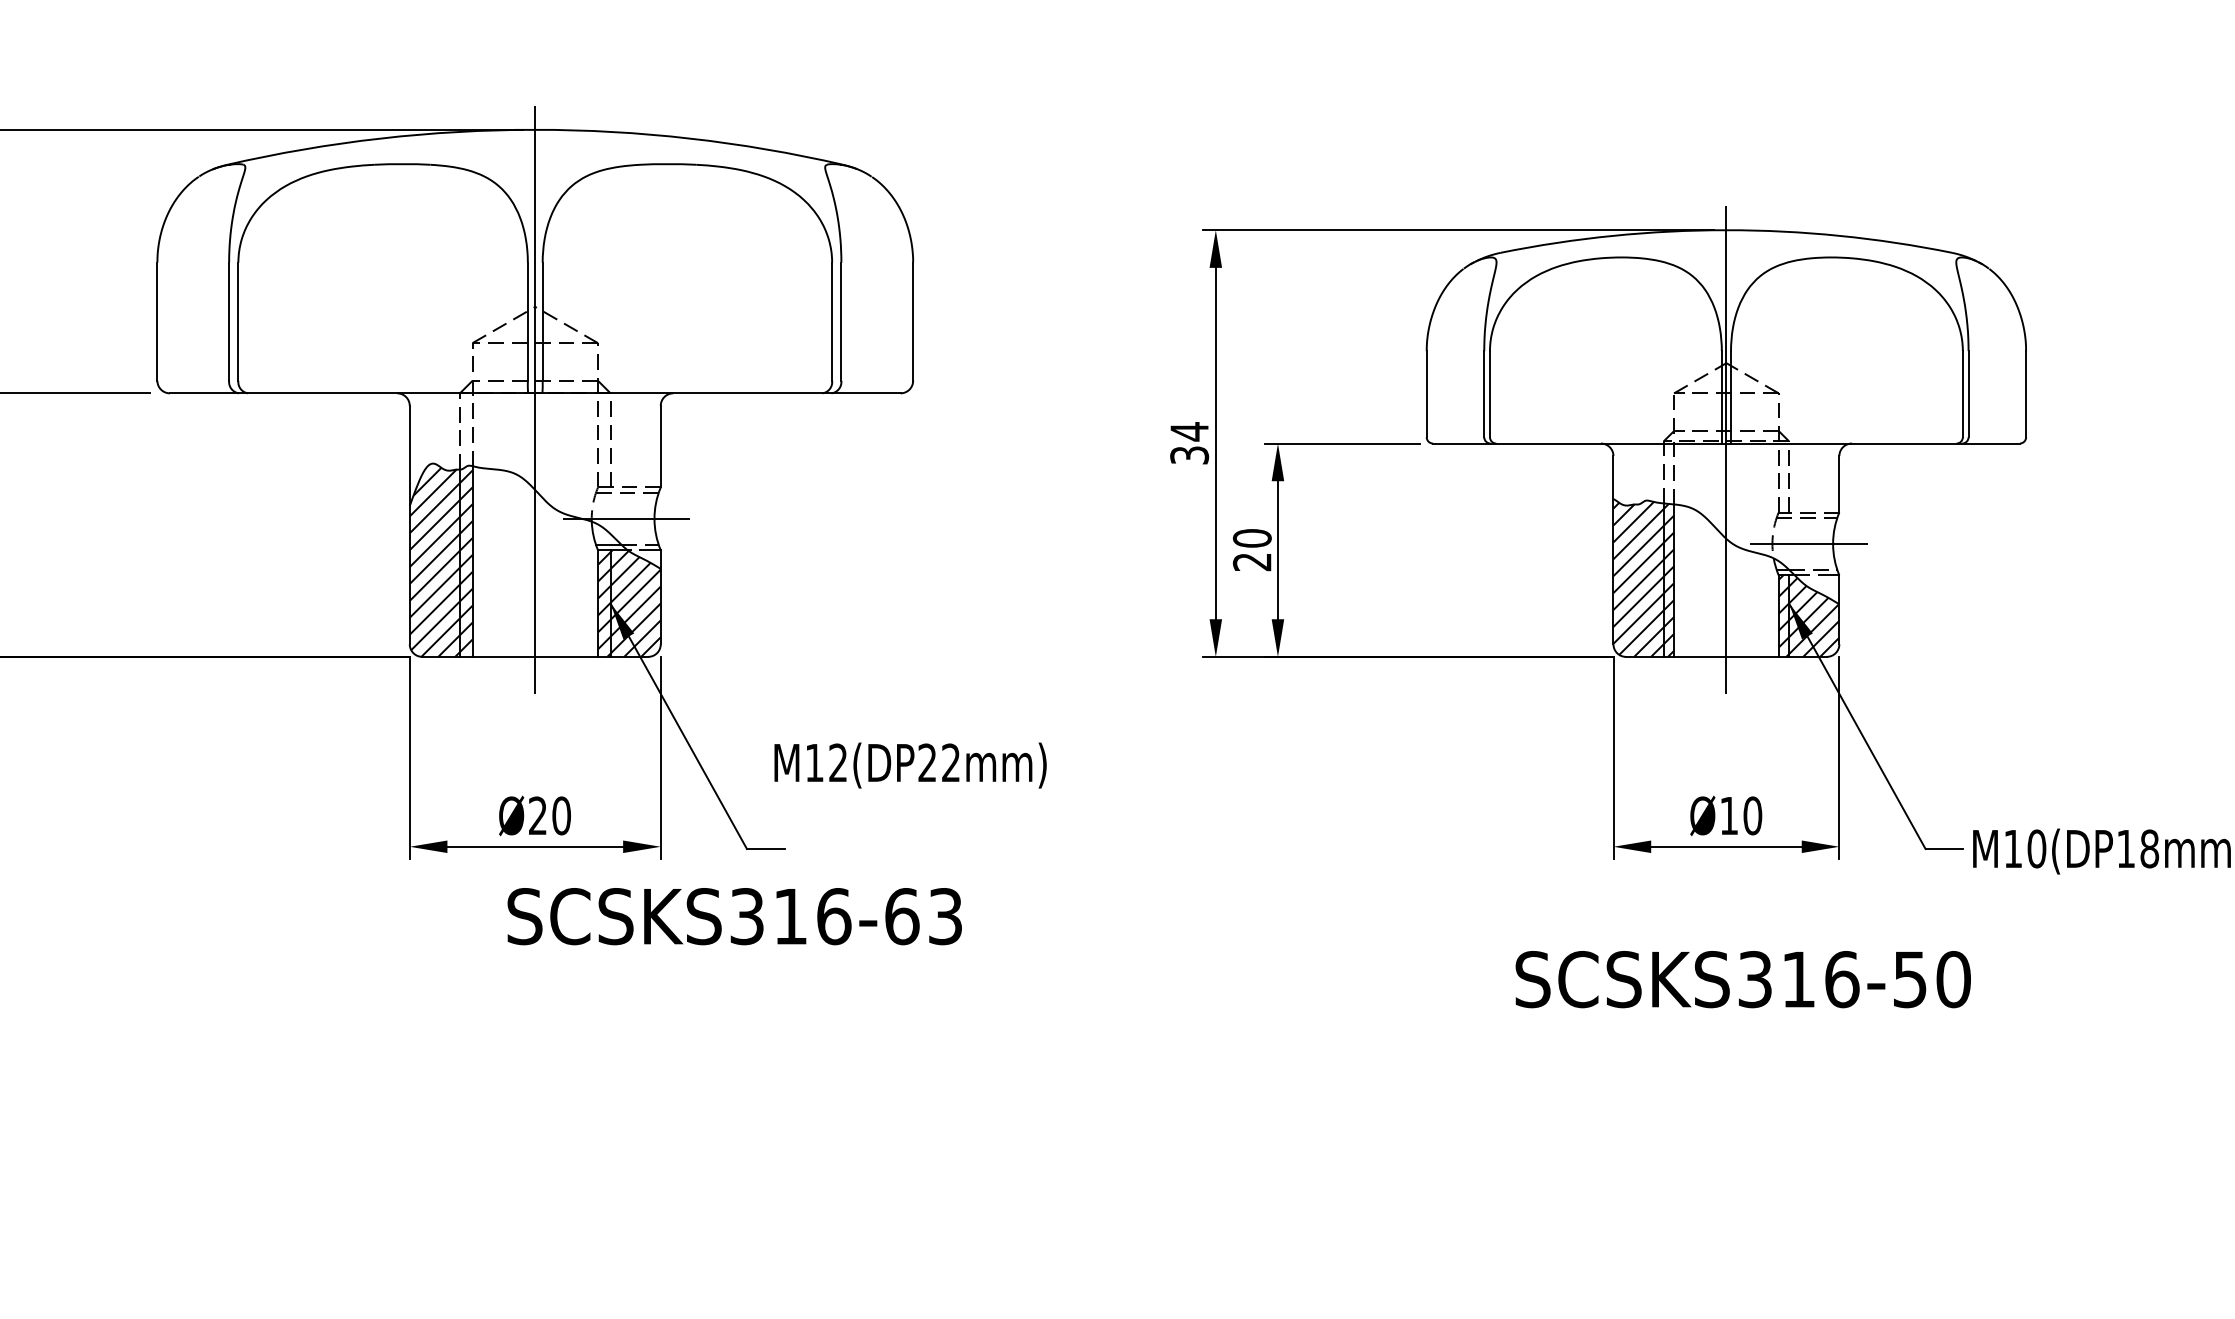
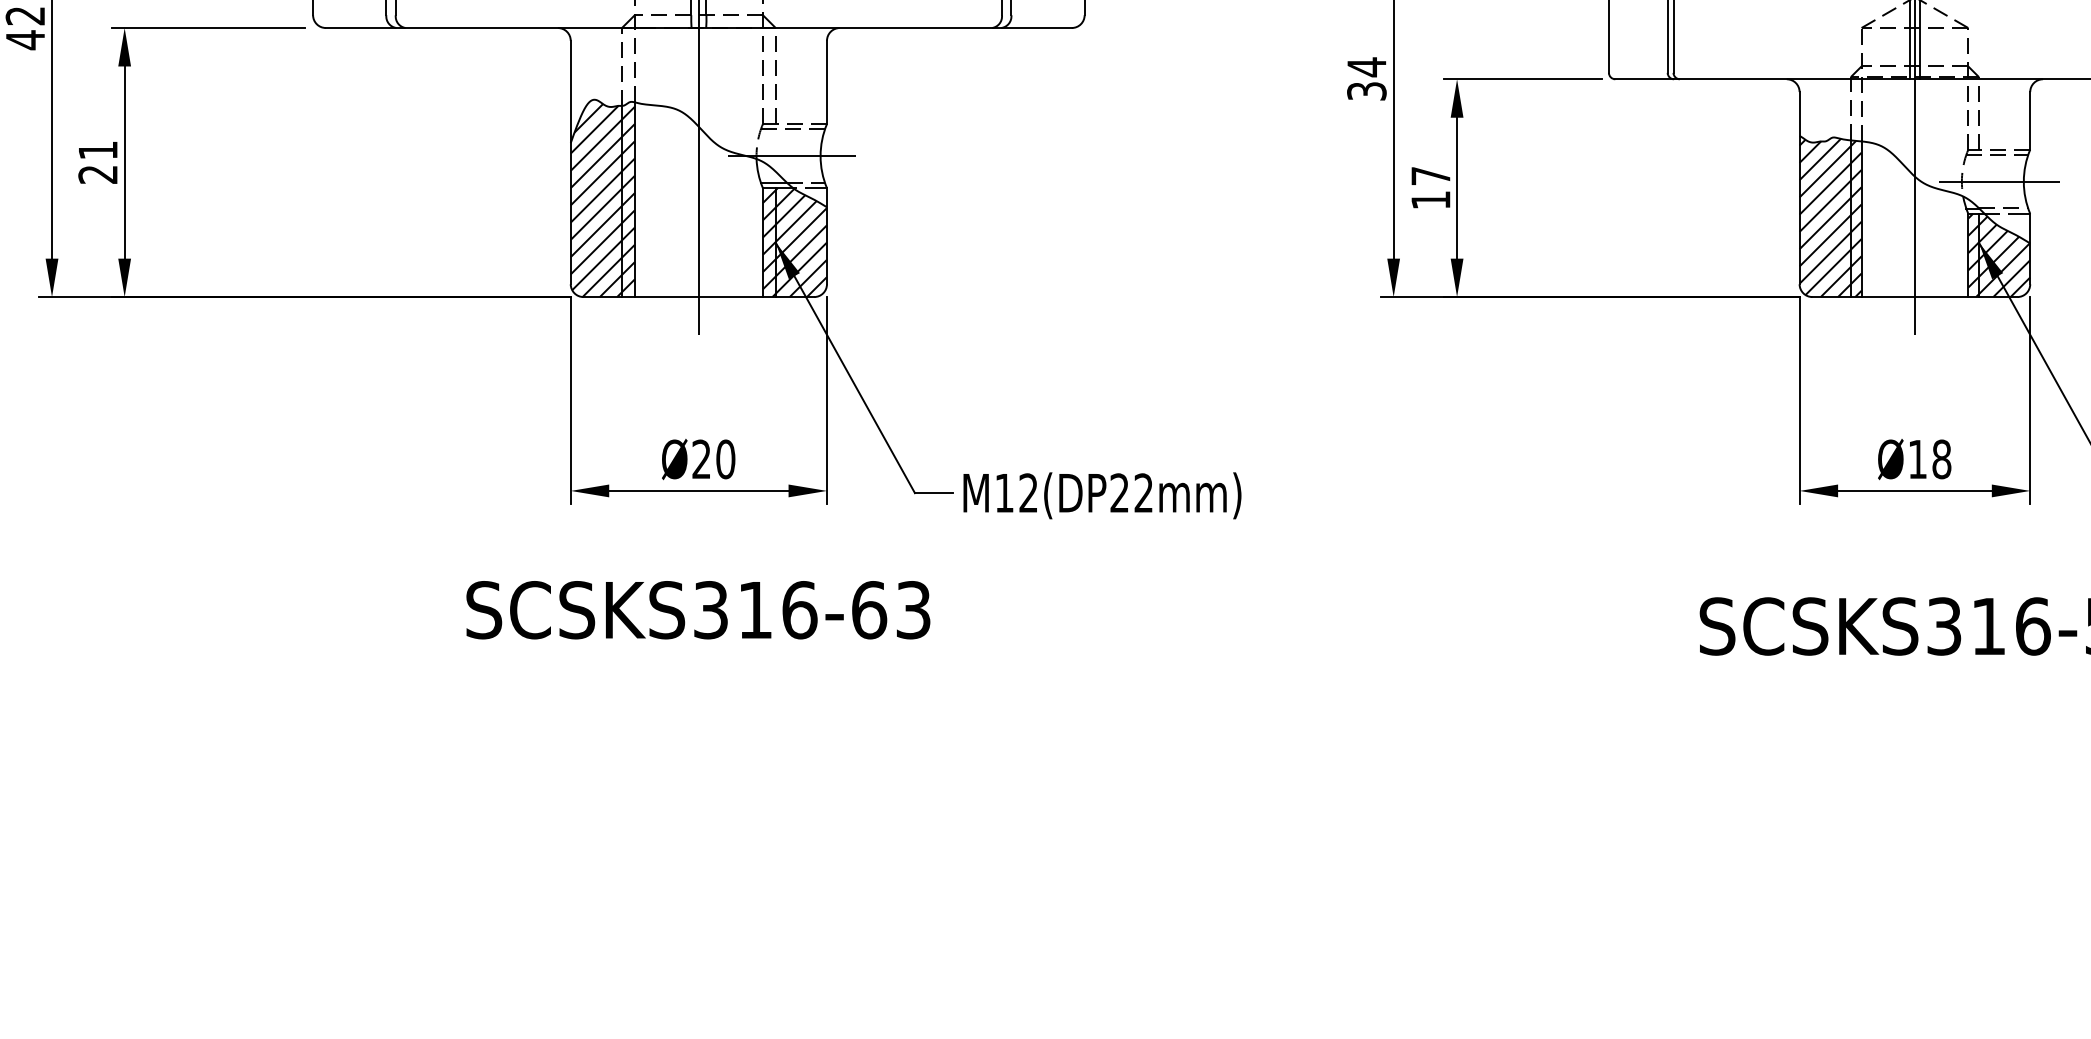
text: (1251, 550) -> (1430, 188), 20 -> 17
text: (910, 765) -> (1102, 495), moved
text: (1752, 815) -> (1941, 459), Ø10 -> Ø18
text: (734, 916) -> (698, 610), moved

